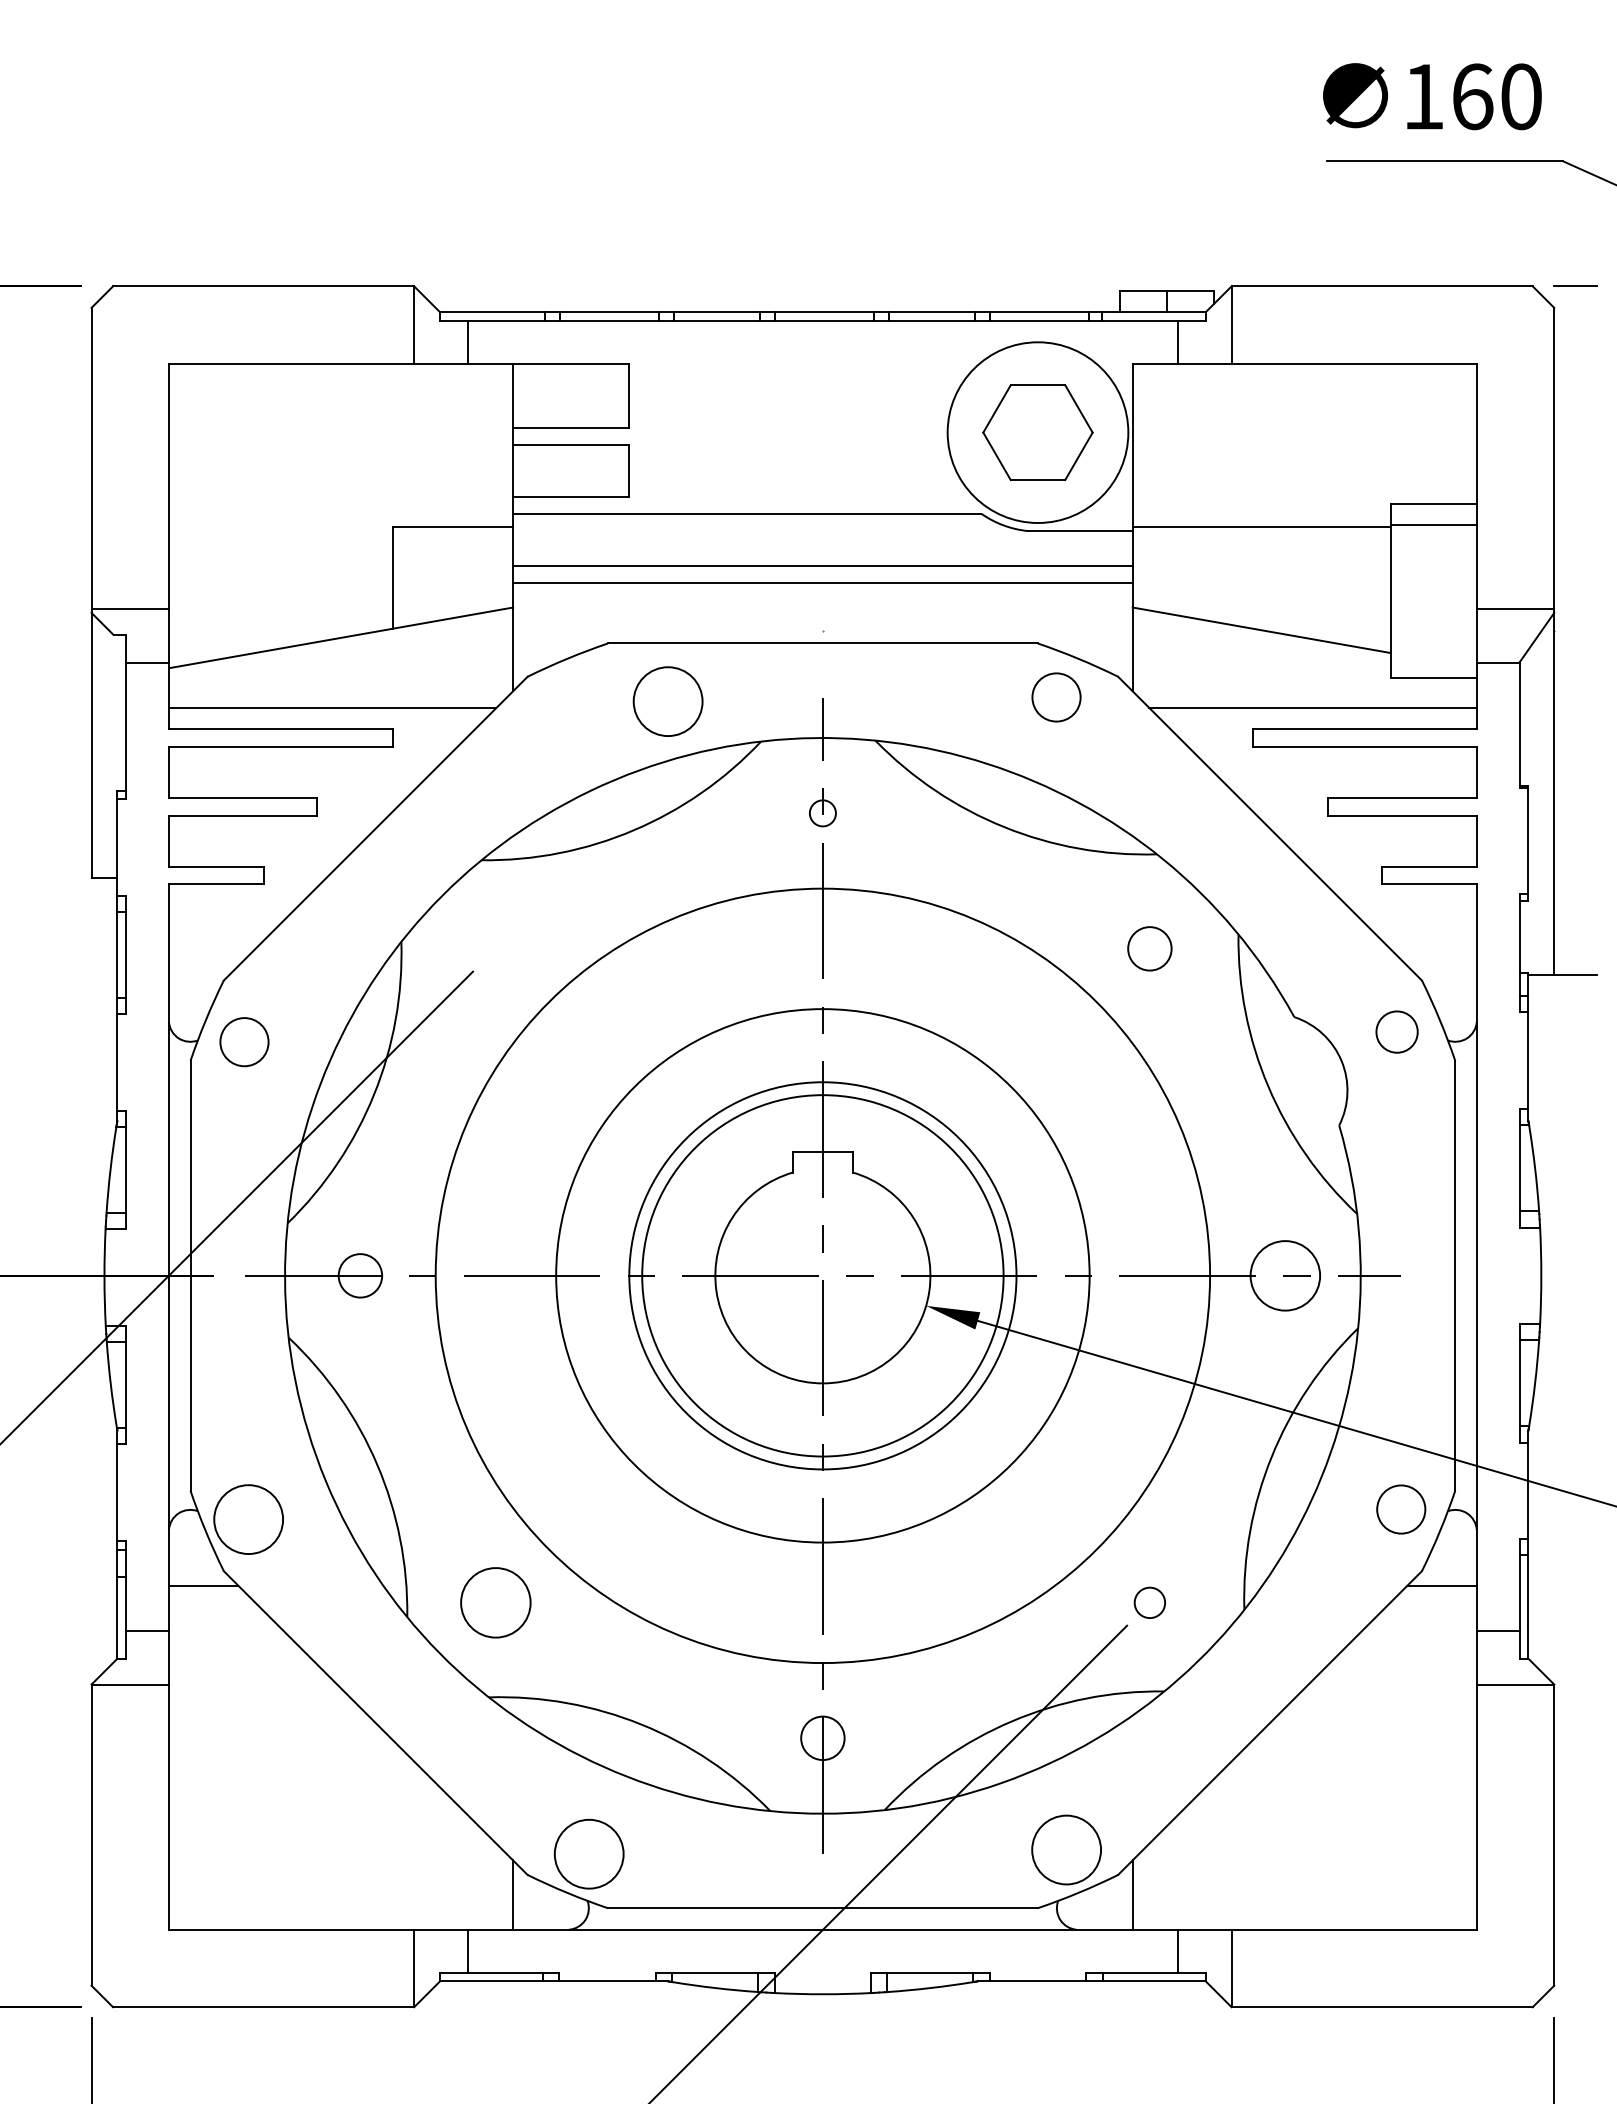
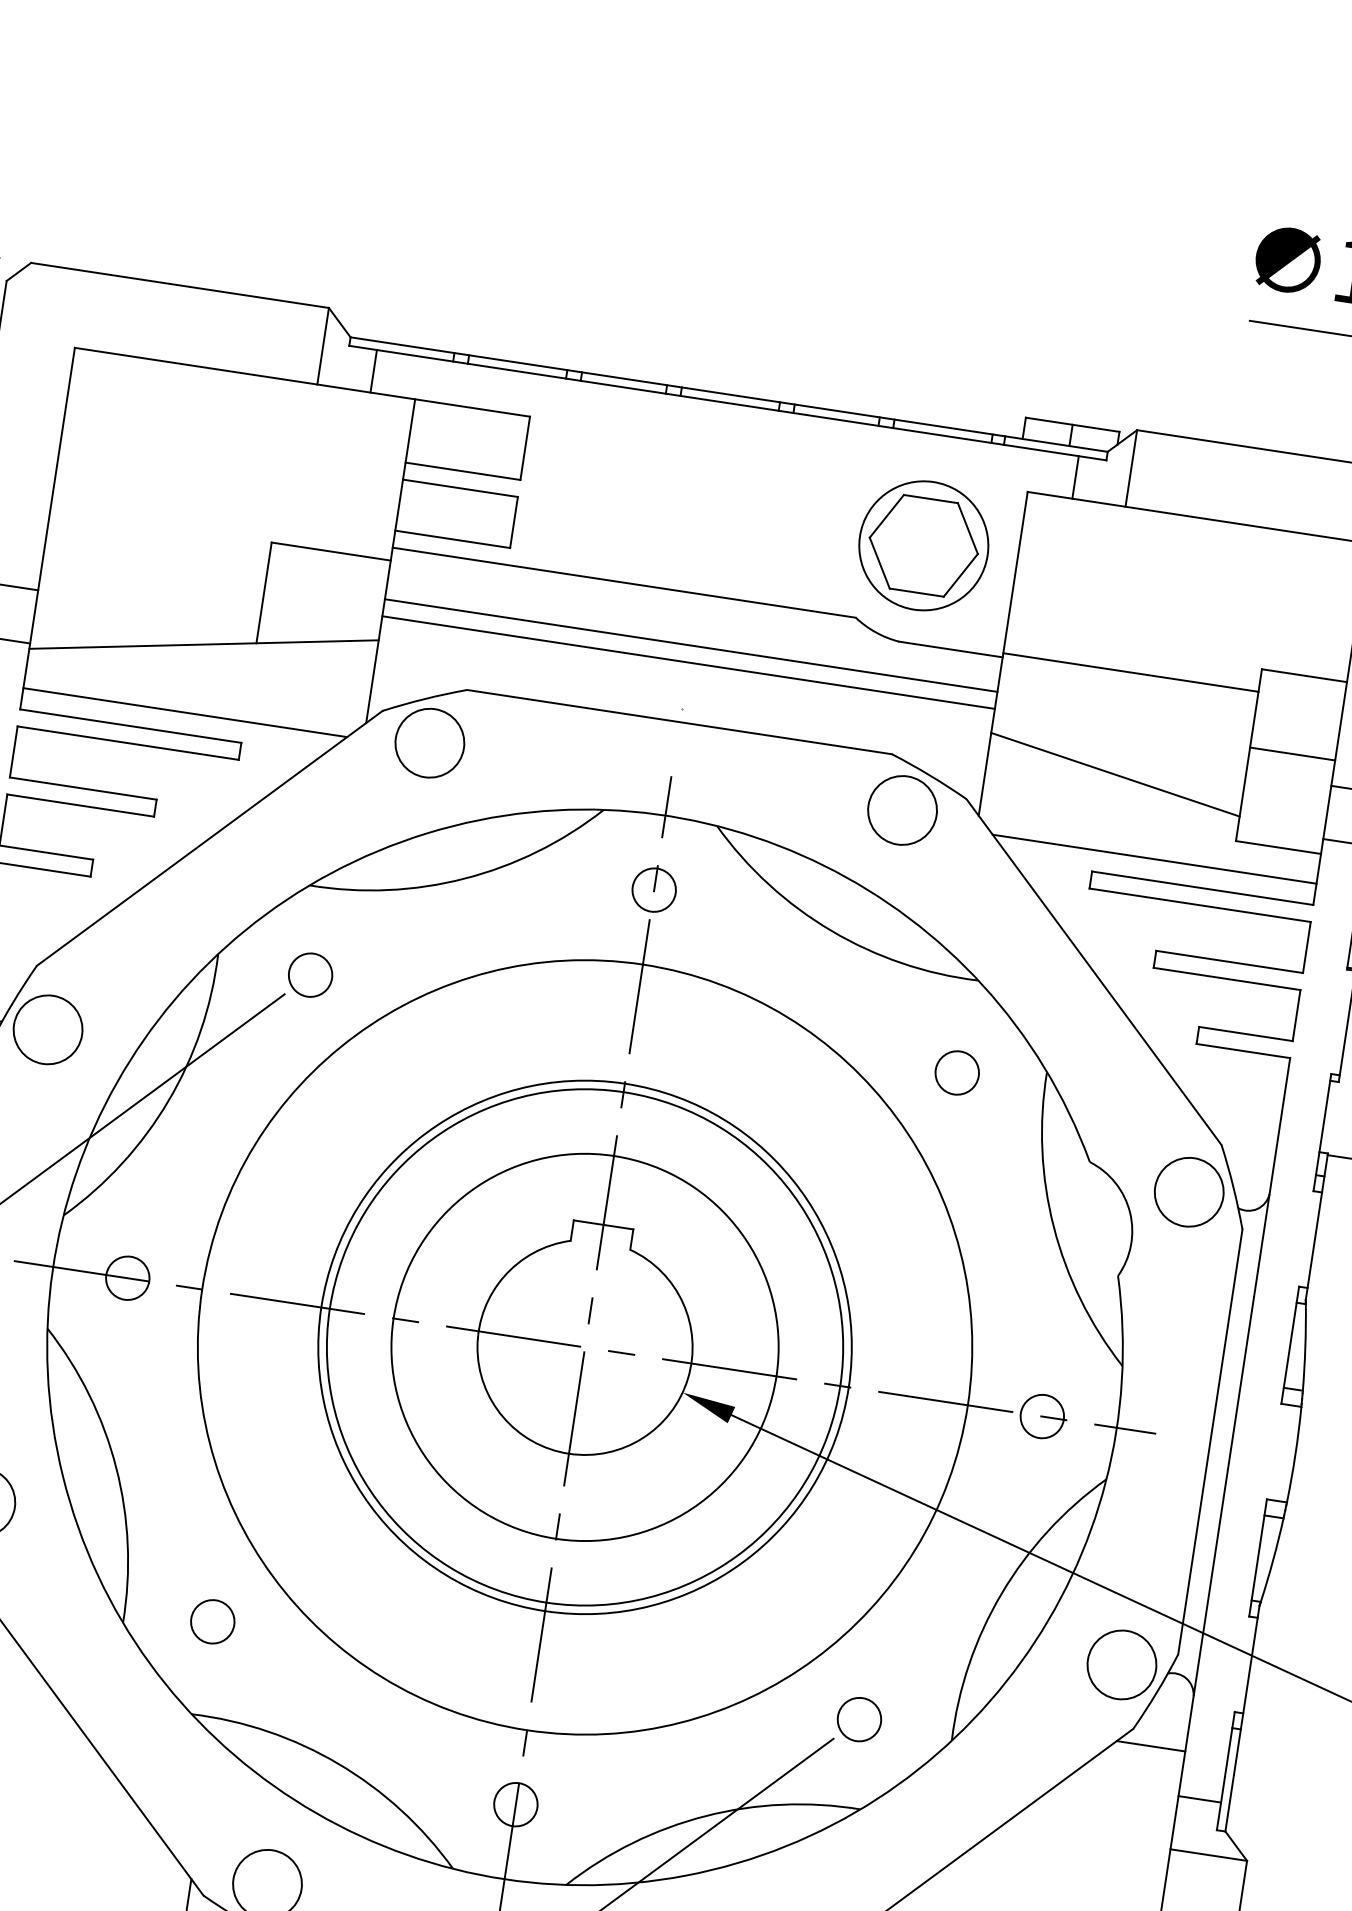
circle: (1037, 432) -> (923, 545), size x0.71
line: (1433, 525) -> (1292, 754), moved
circle: (1056, 697) -> (902, 810), size x1.43
circle: (667, 701) -> (429, 742), moved
circle: (822, 813) -> (653, 890), size x1.67
circle: (495, 948) -> (310, 974), added
circle: (1396, 1031) -> (1188, 1191), size x1.67
circle: (244, 1041) -> (48, 1029), size x1.43
circle: (822, 1275) -> (584, 1347), size x1.43
circle: (1285, 1275) -> (1042, 1416), size x0.62
circle: (1400, 1509) -> (1121, 1664), size x1.43
circle: (495, 1602) -> (212, 1621), size x0.62
circle: (1149, 1602) -> (859, 1719), size x1.43

